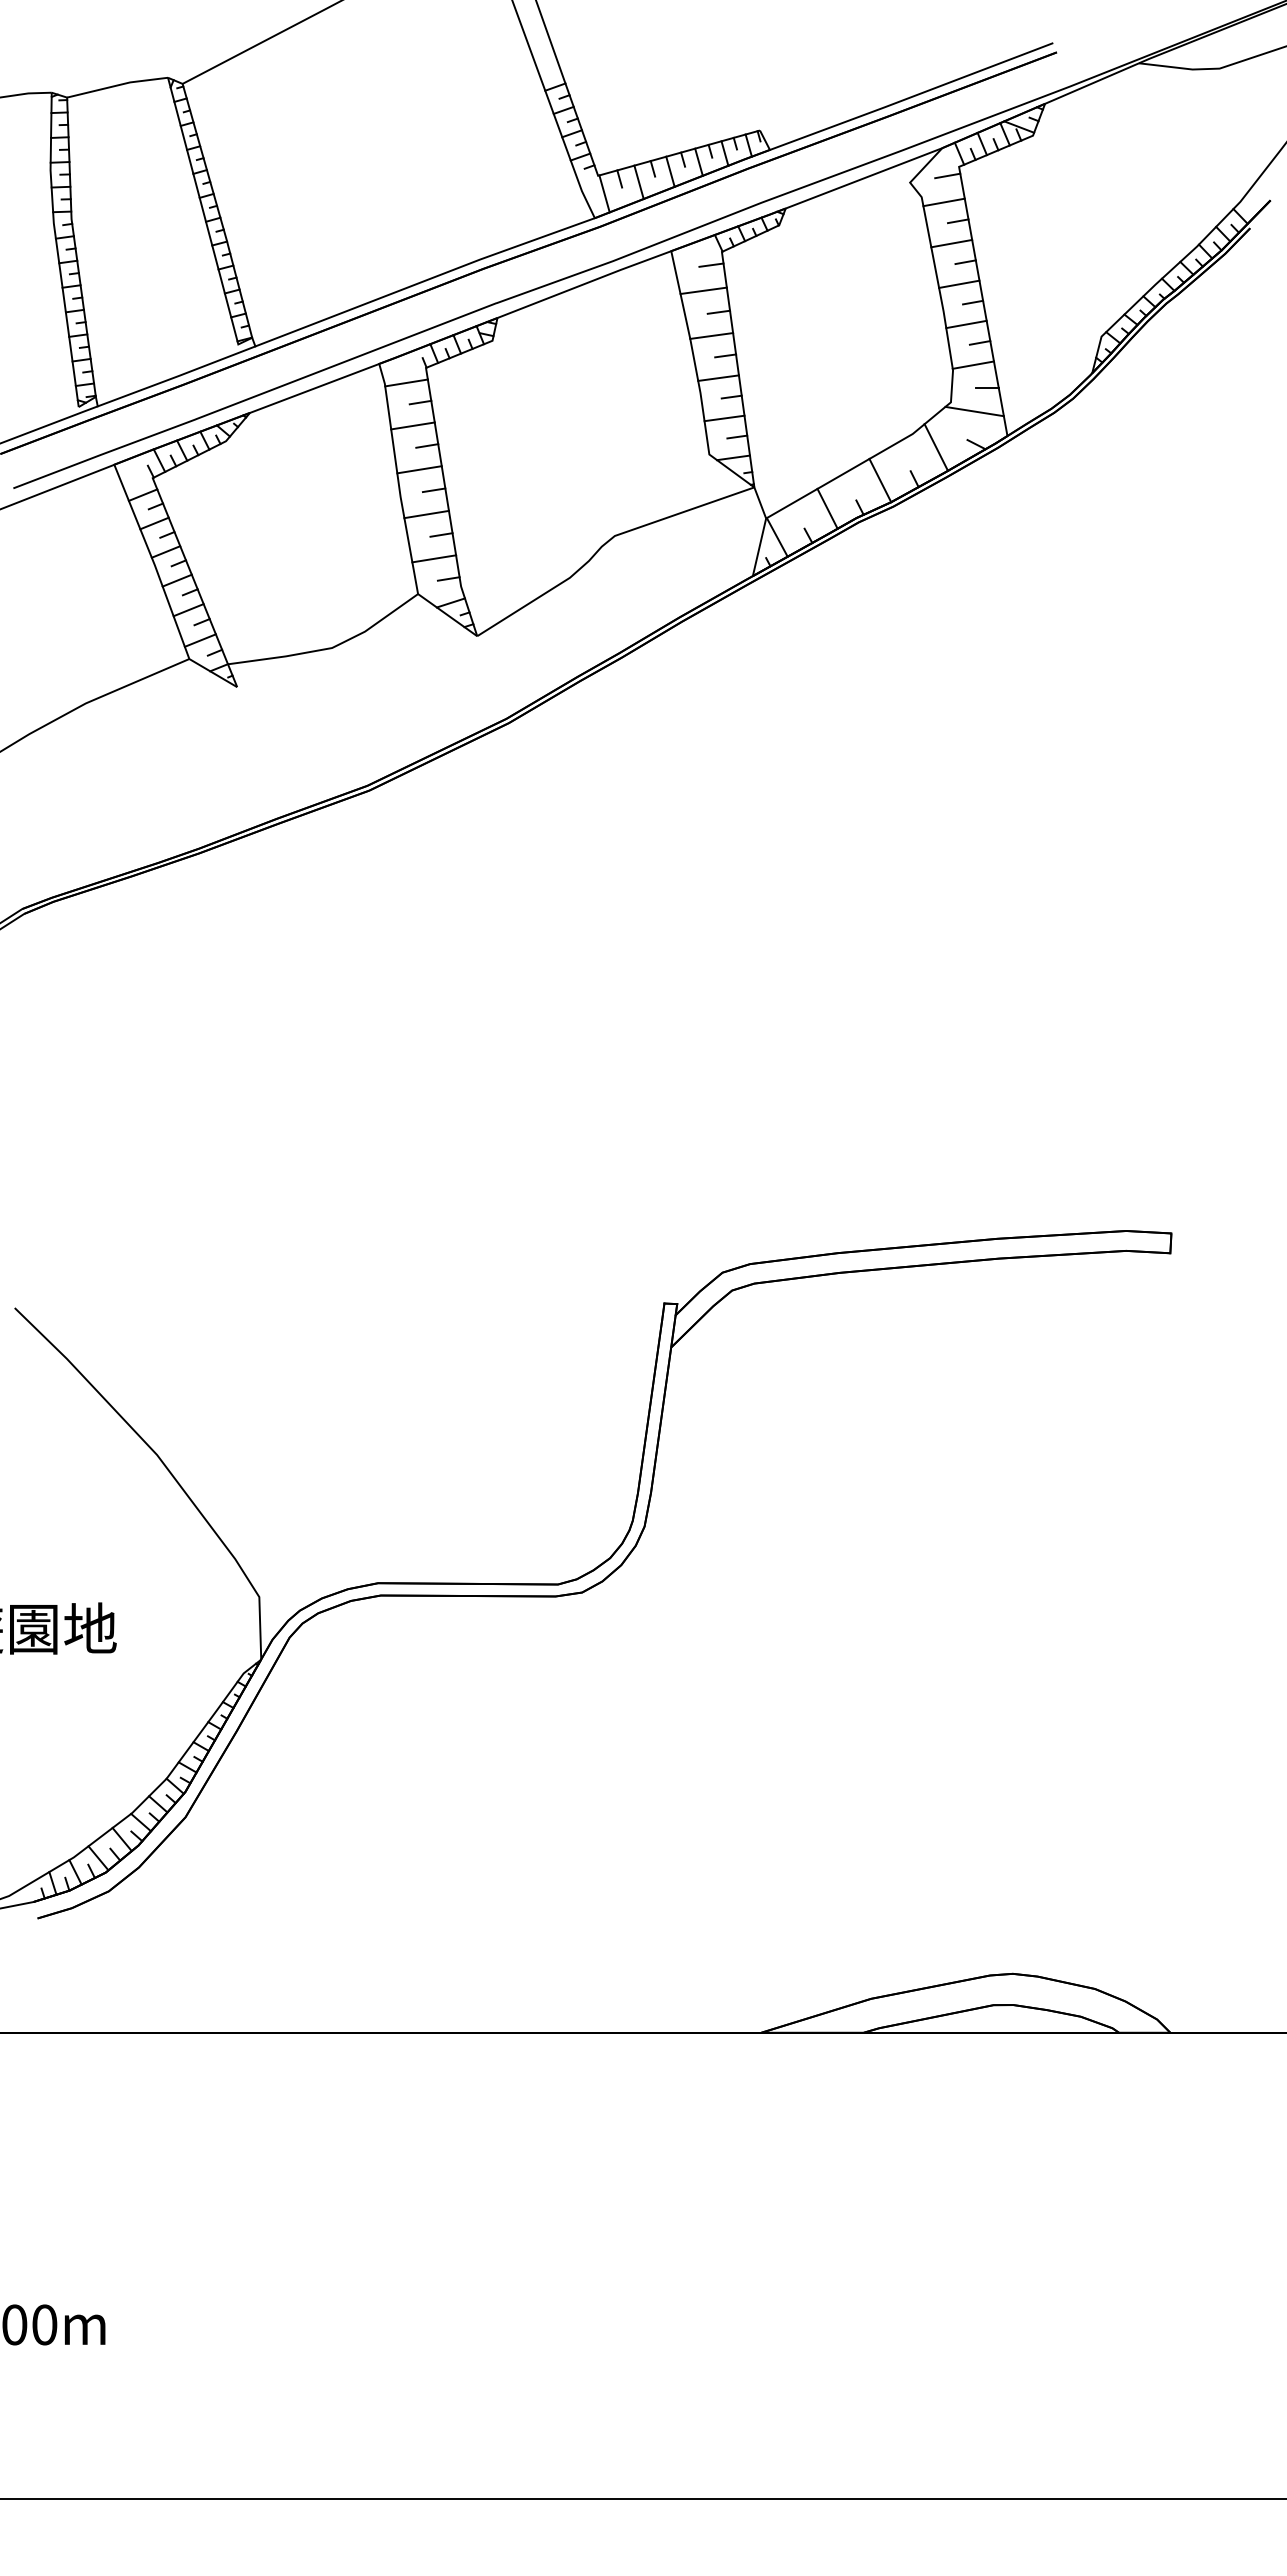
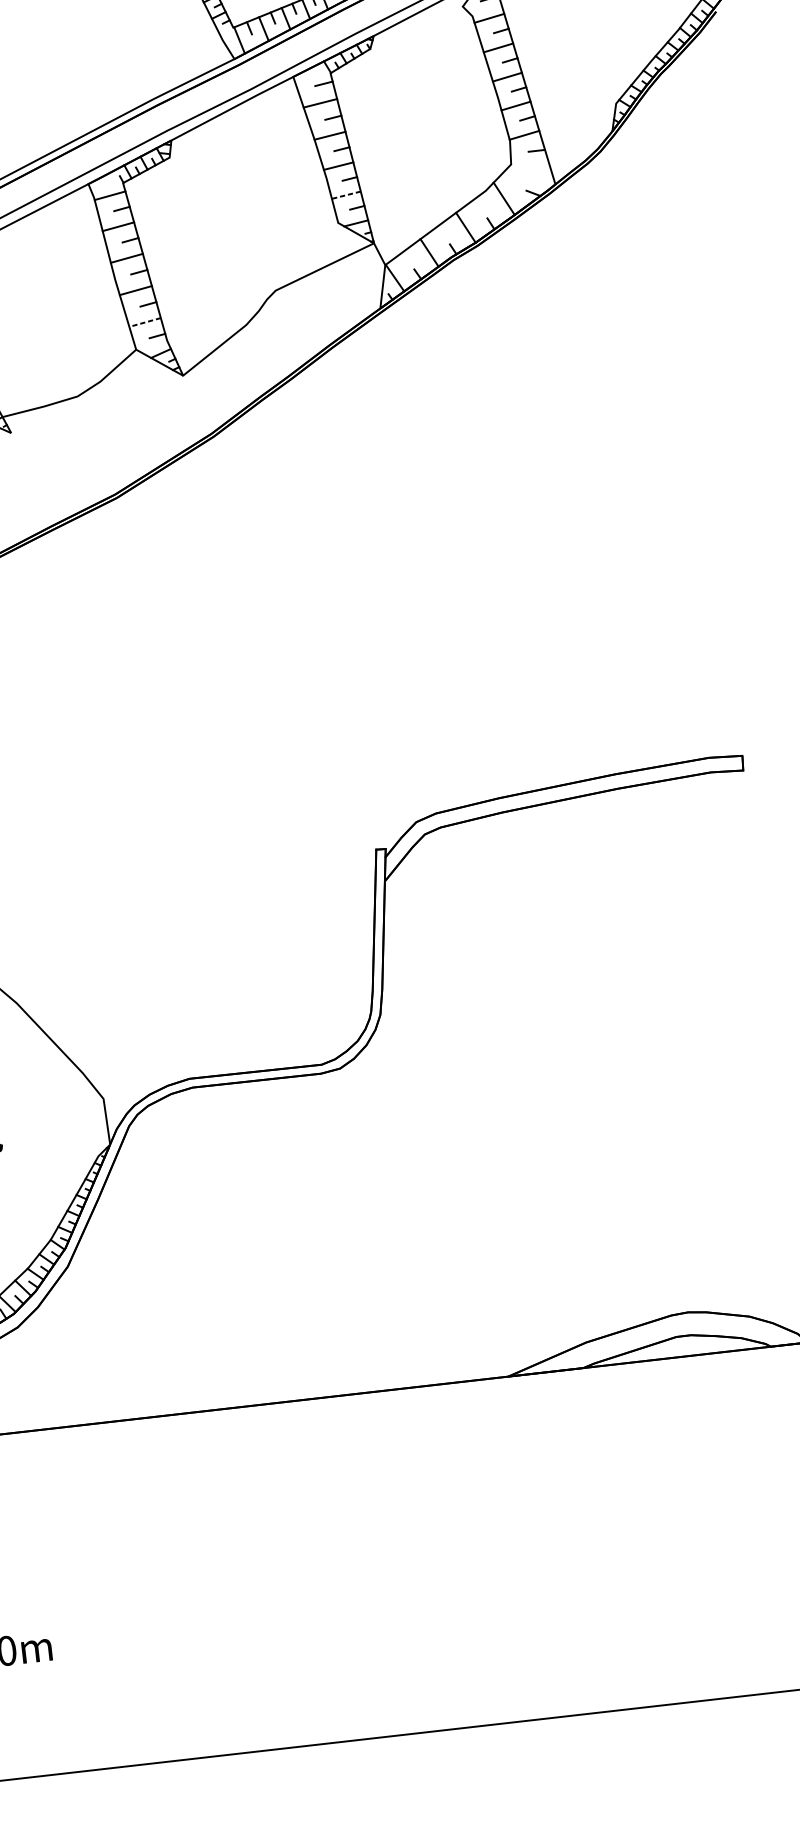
line: (974, 411) -> (529, 169), removed
line: (724, 418) -> (346, 195), solid -> dashed
line: (433, 558) -> (144, 322), solid -> dashed

